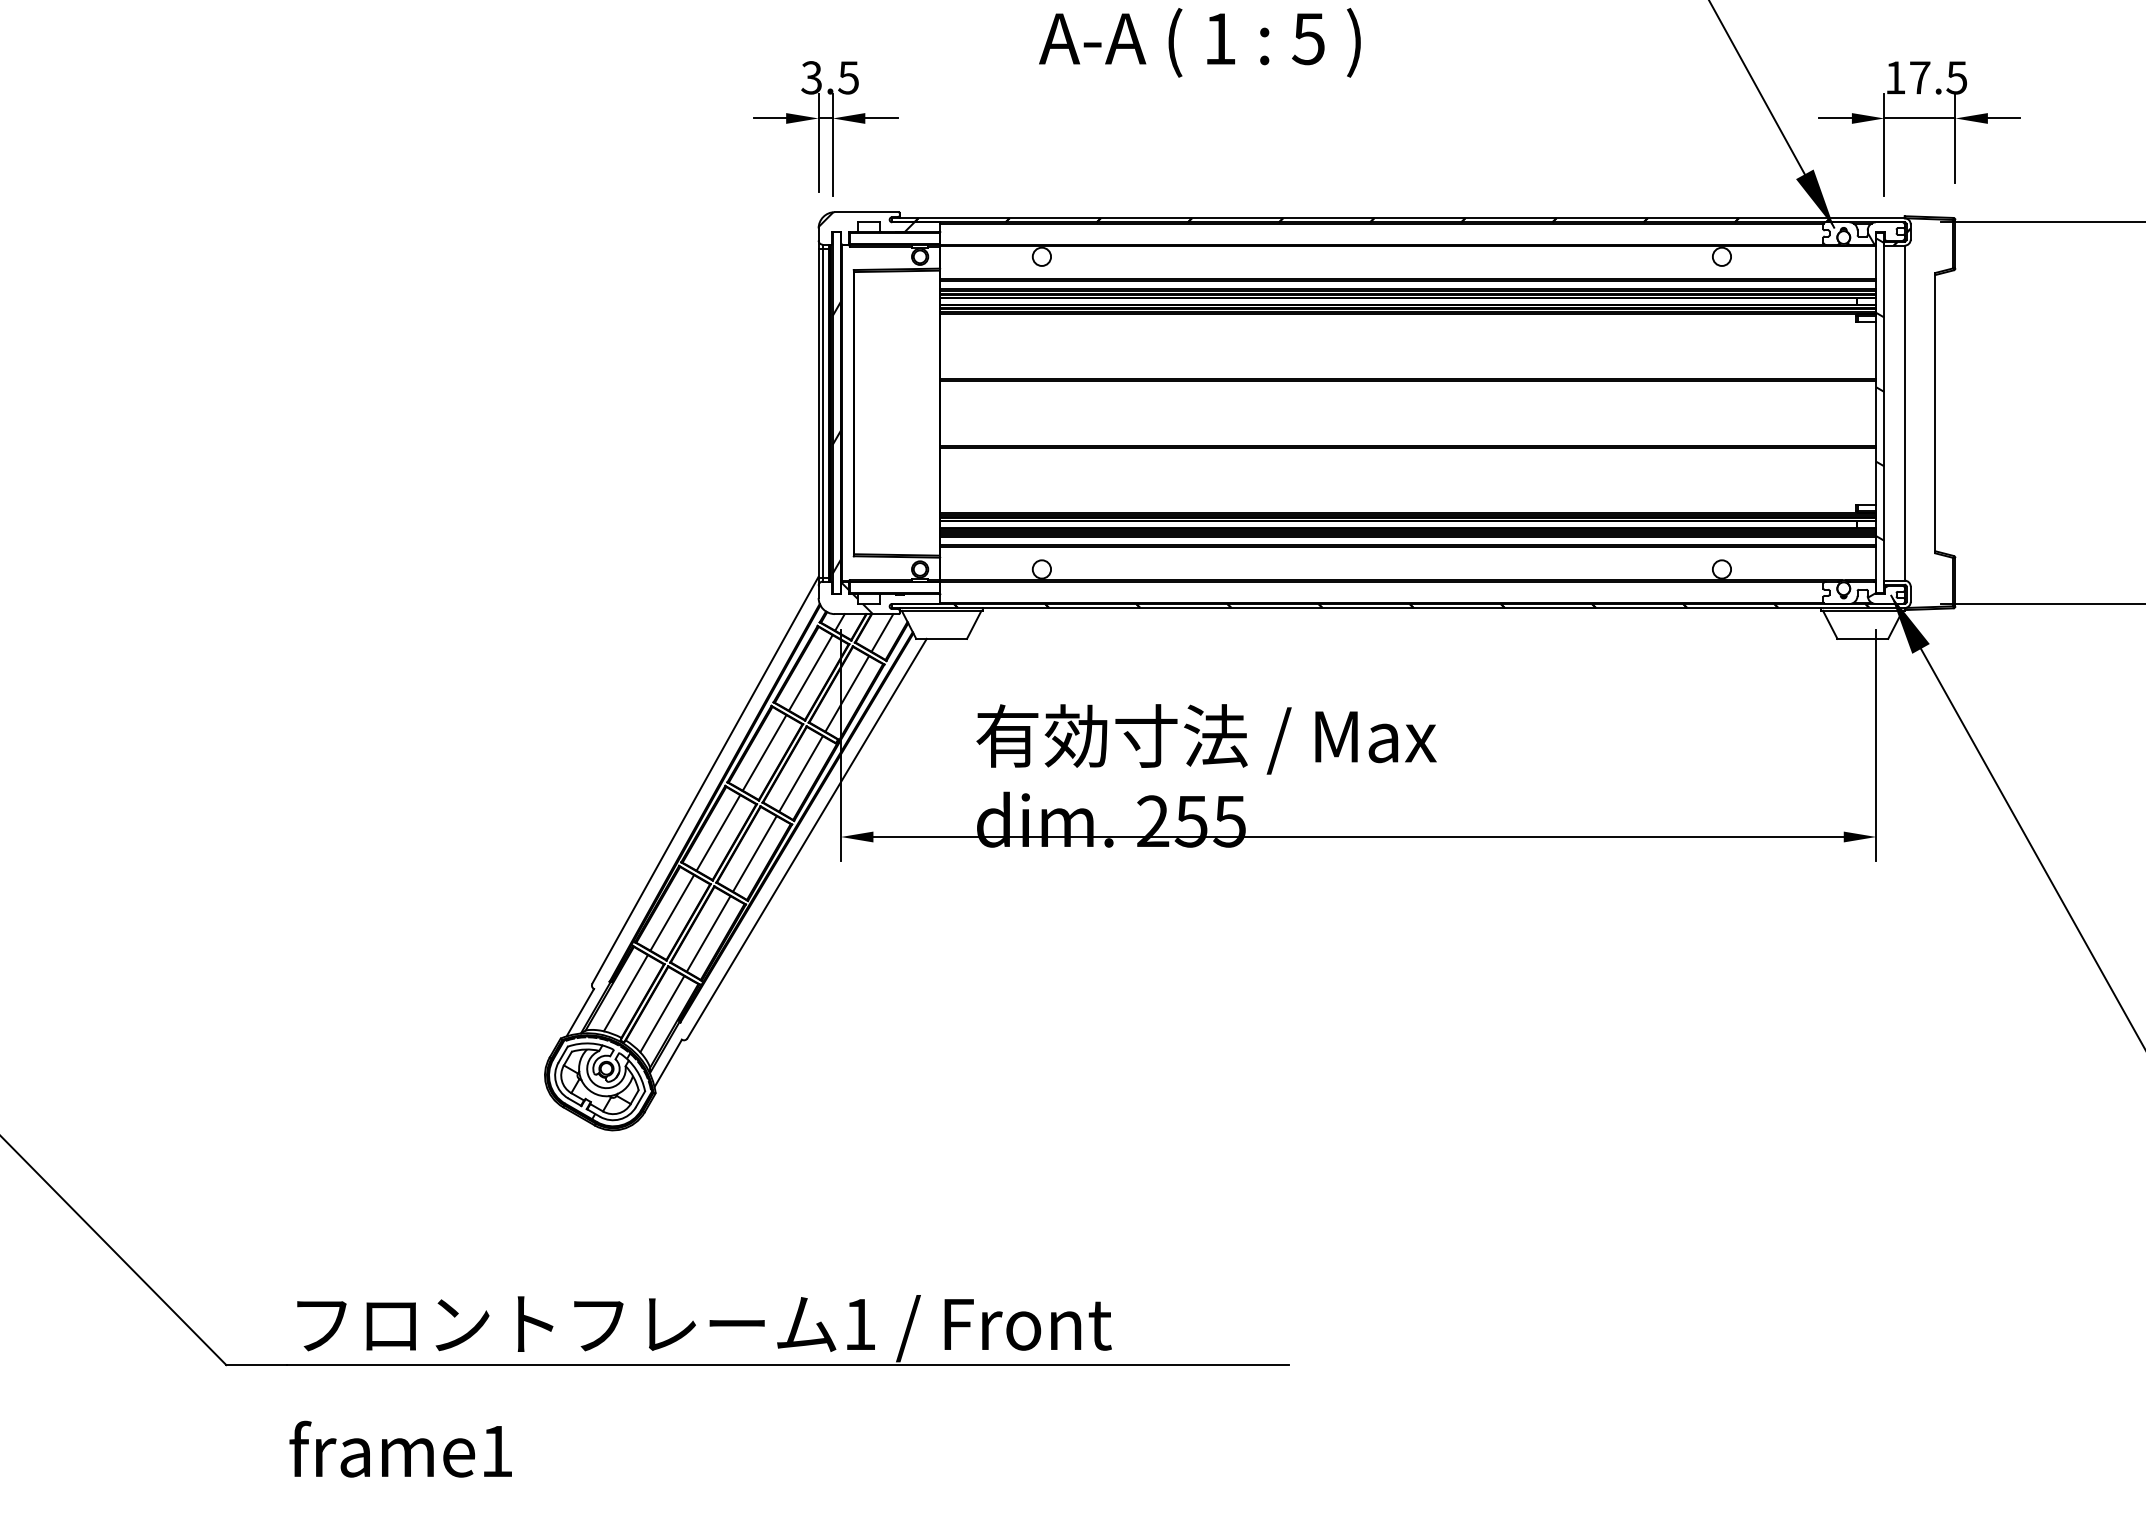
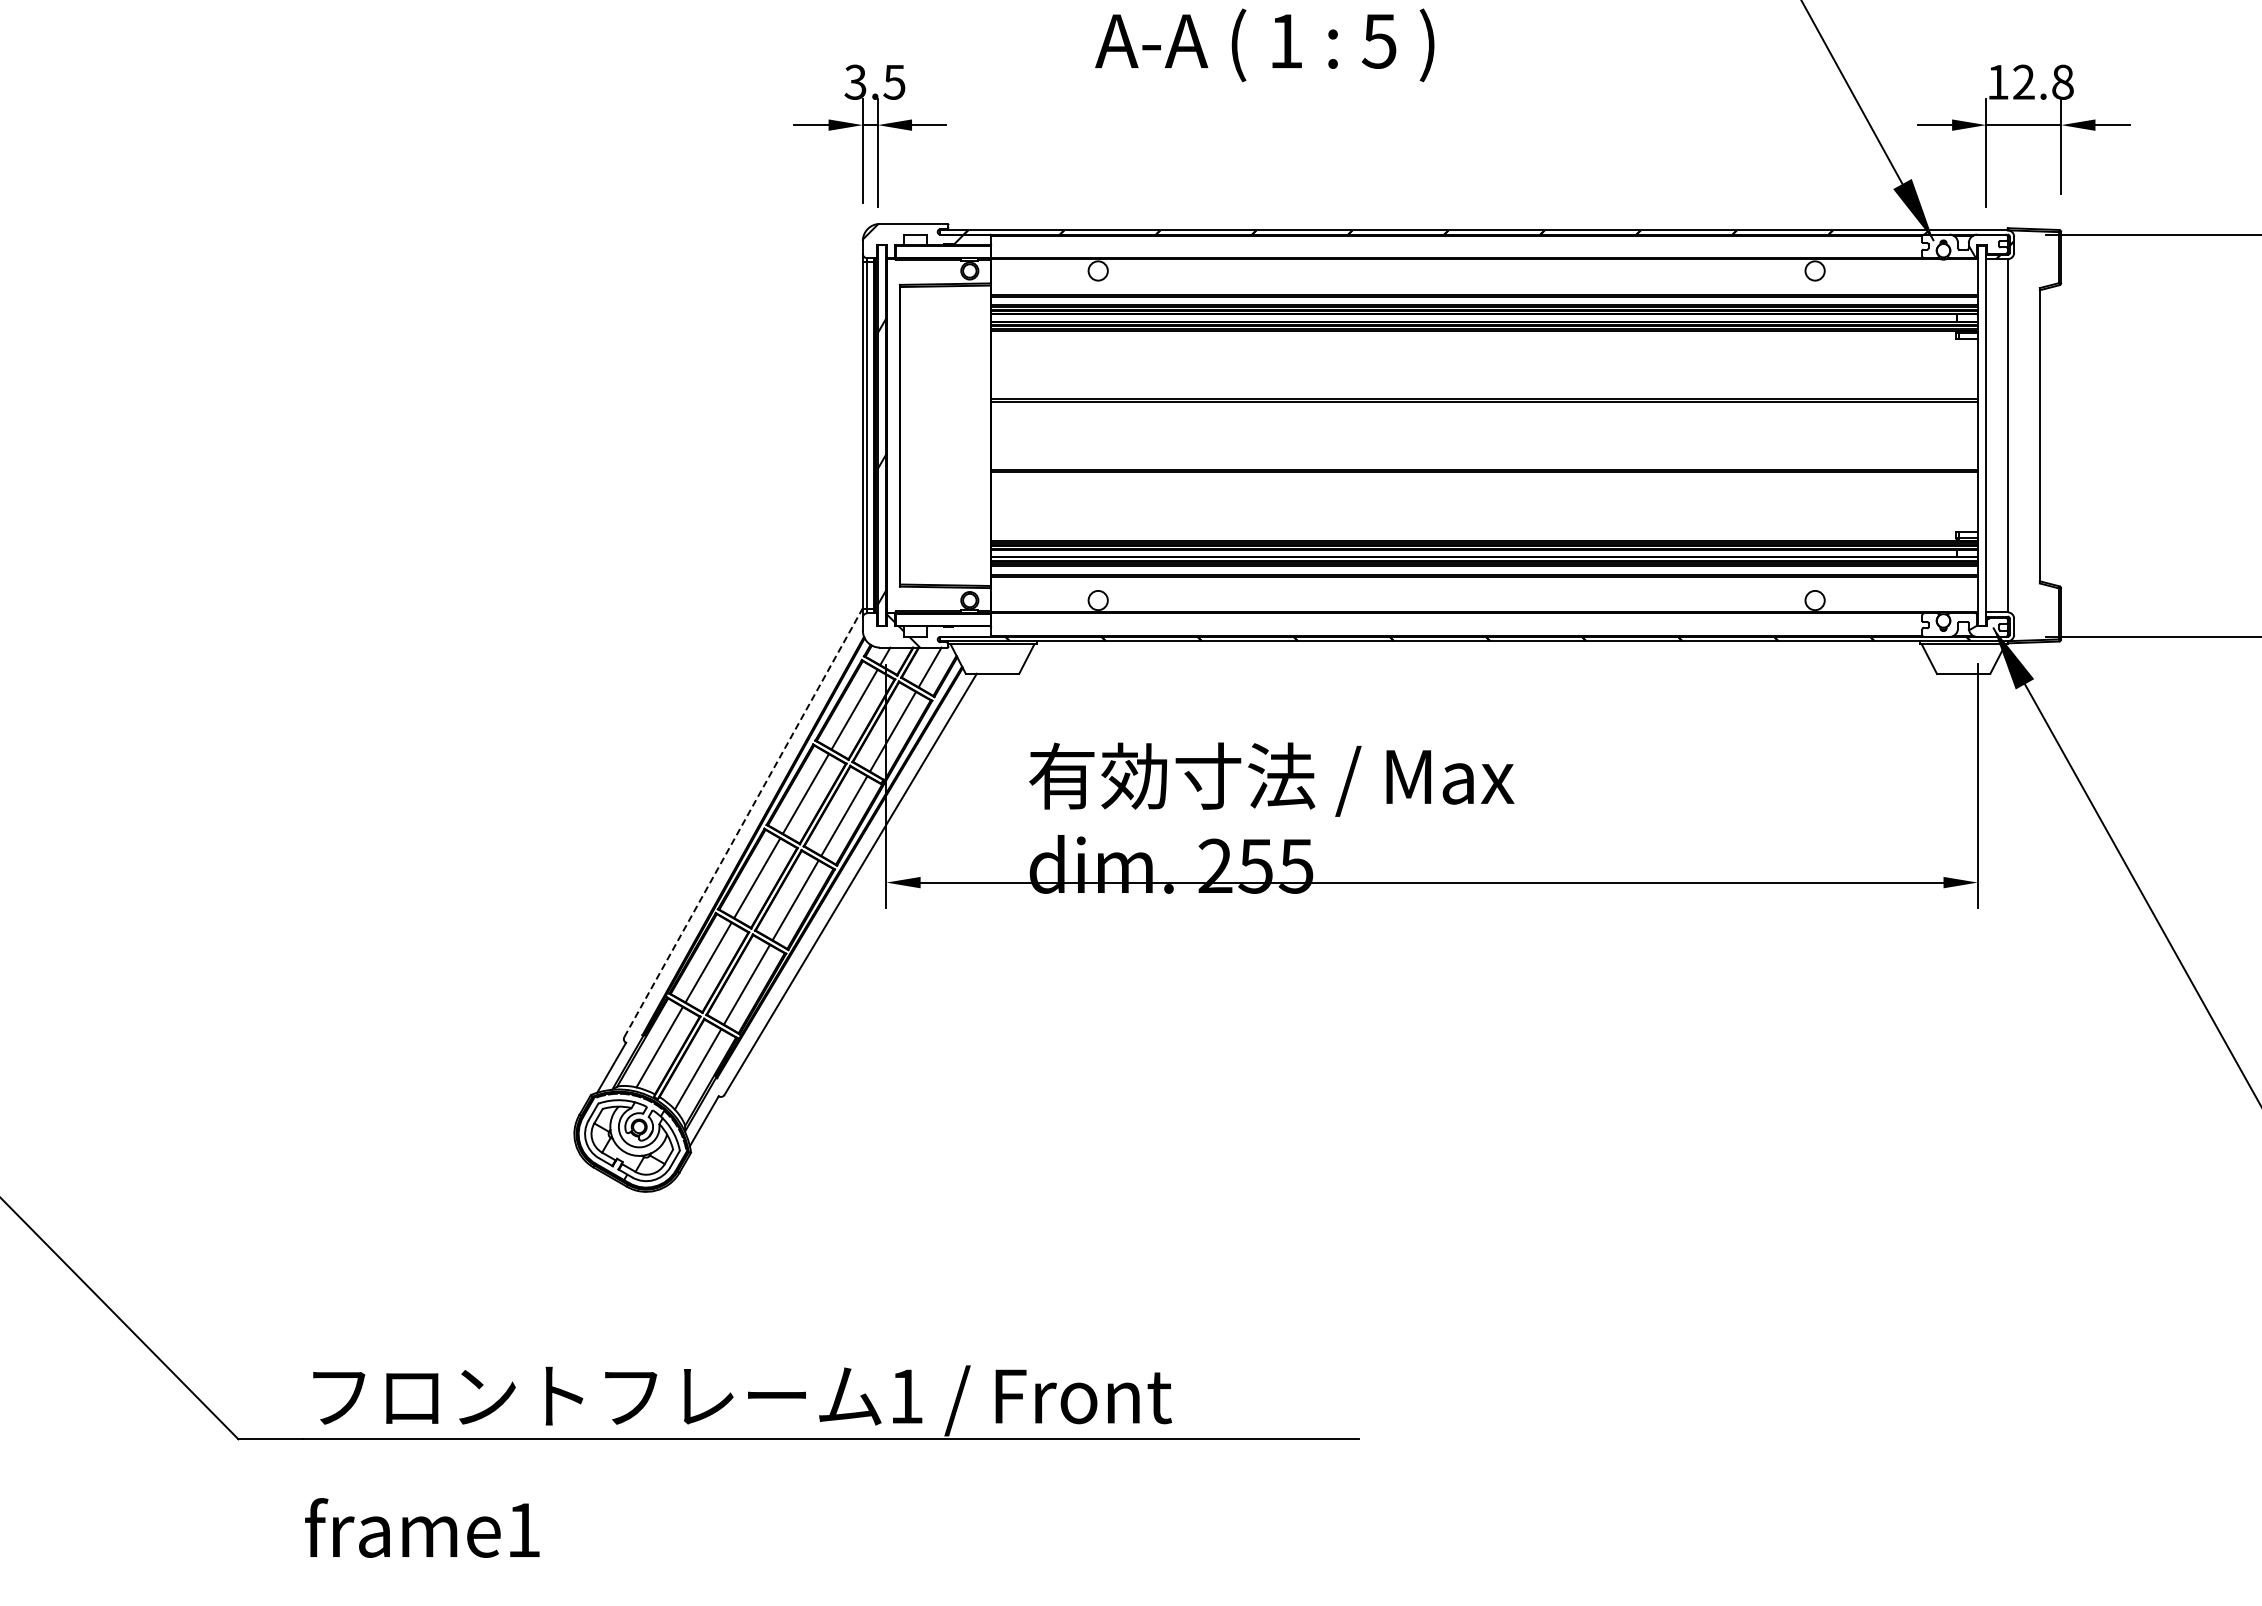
text: (1938, 77) -> (2043, 81), 17.5 -> 12.8
hatch: (1879, 389) -> (1981, 410), removed
line: (705, 779) -> (743, 822), solid -> dashed

